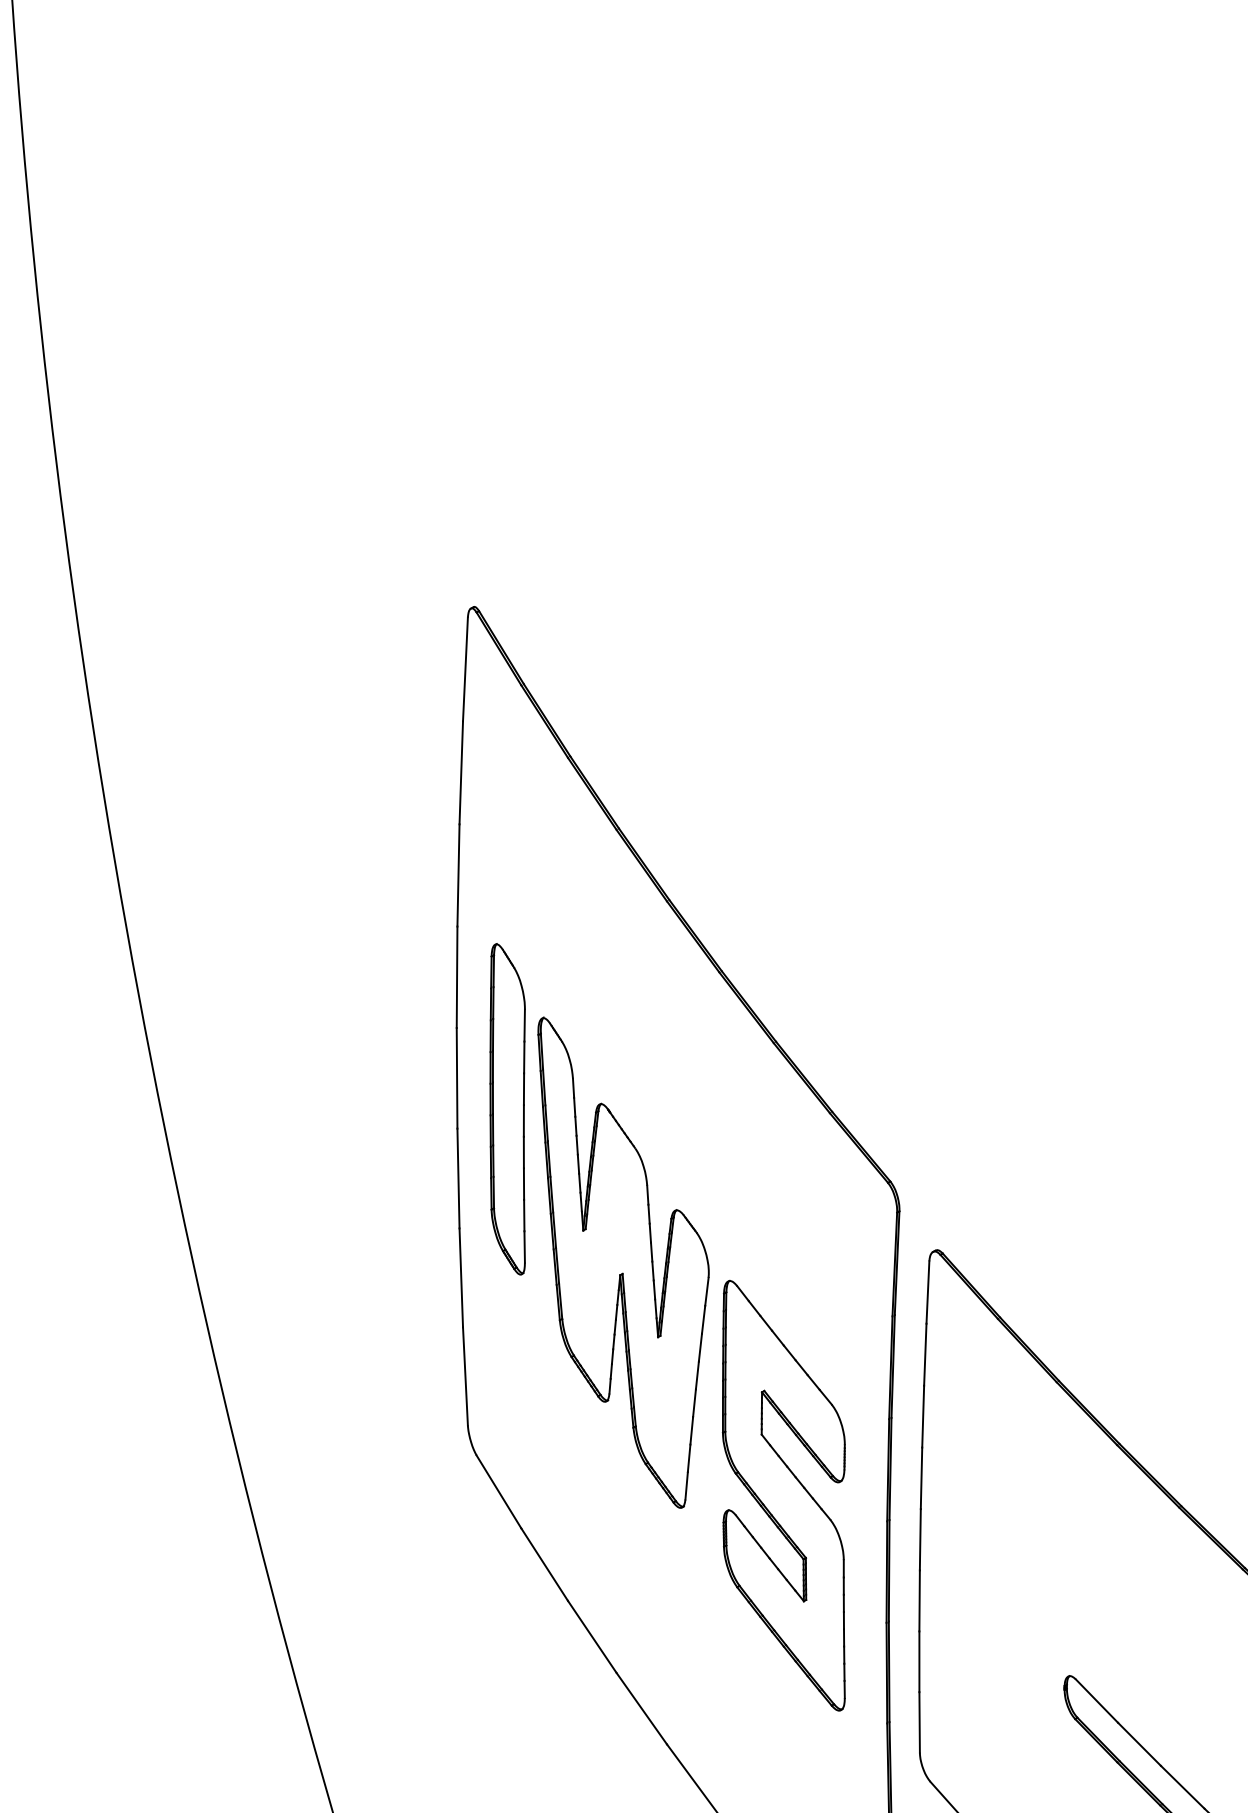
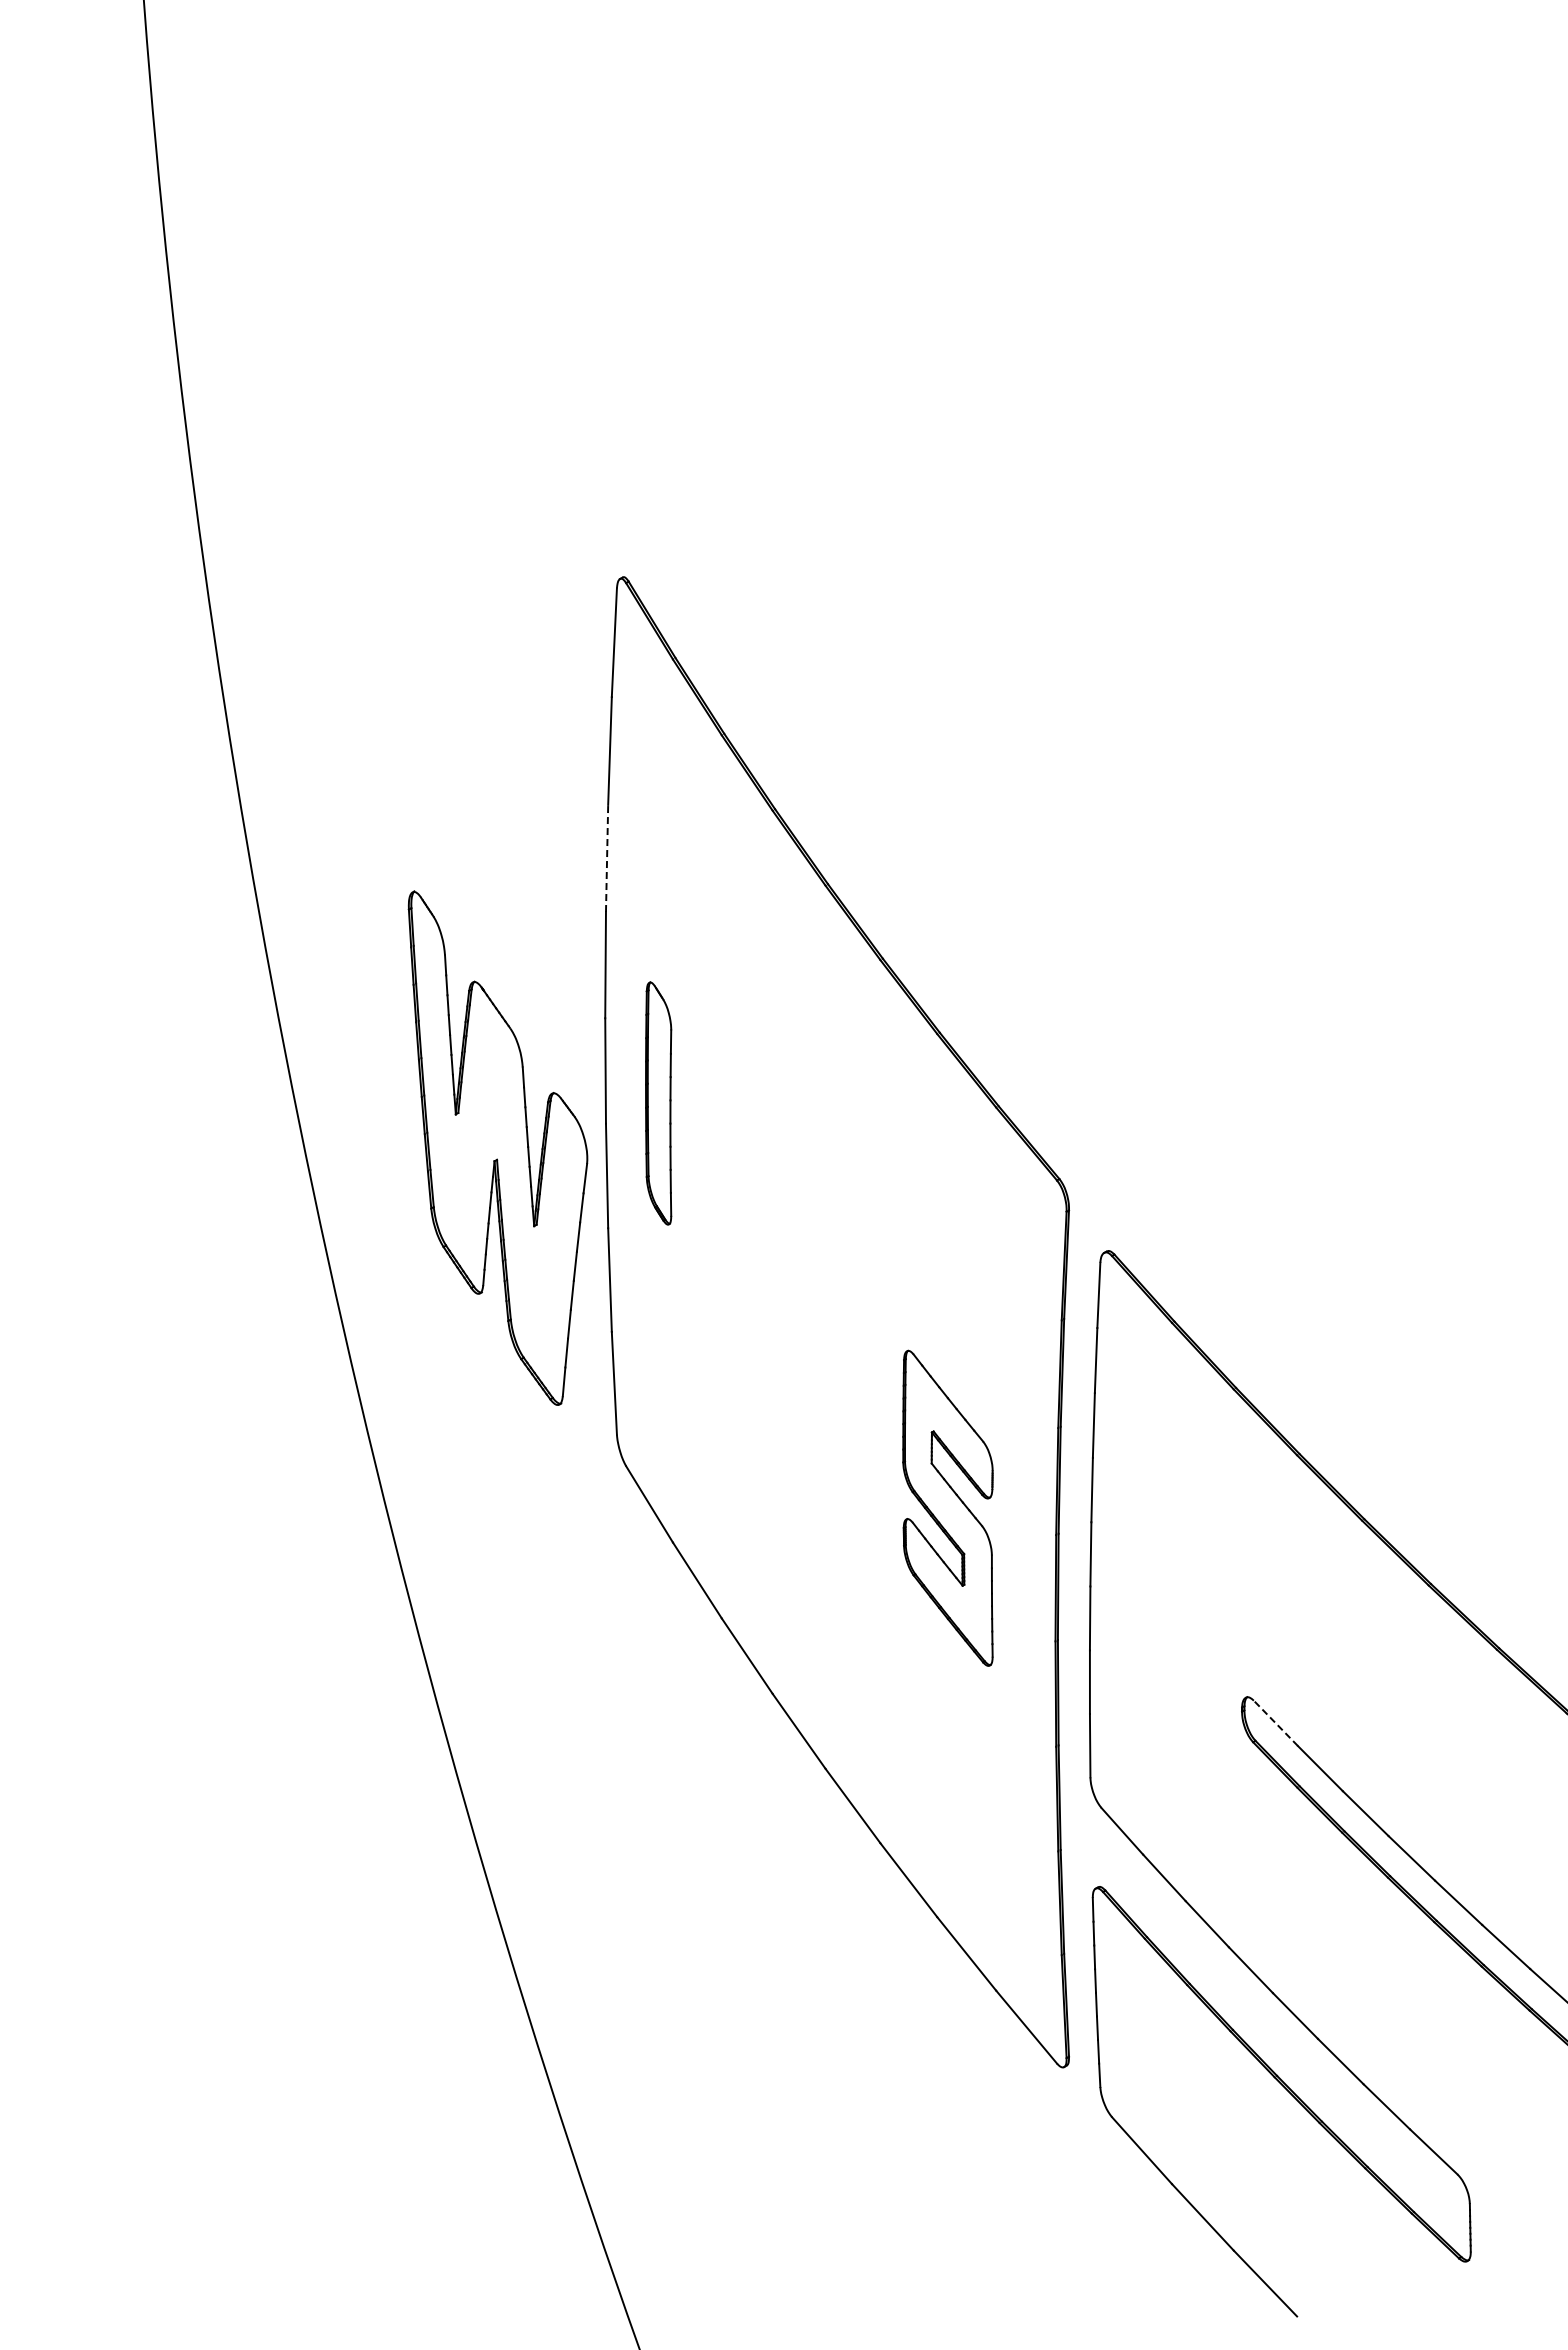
line: (458, 875) -> (607, 858), solid -> dashed
part: (507, 1109) -> (658, 1103), size x0.7
part: (623, 1262) -> (497, 1147), moved
part: (783, 1495) -> (947, 1508), size x0.7
line: (1096, 1701) -> (1275, 1723), solid -> dashed

